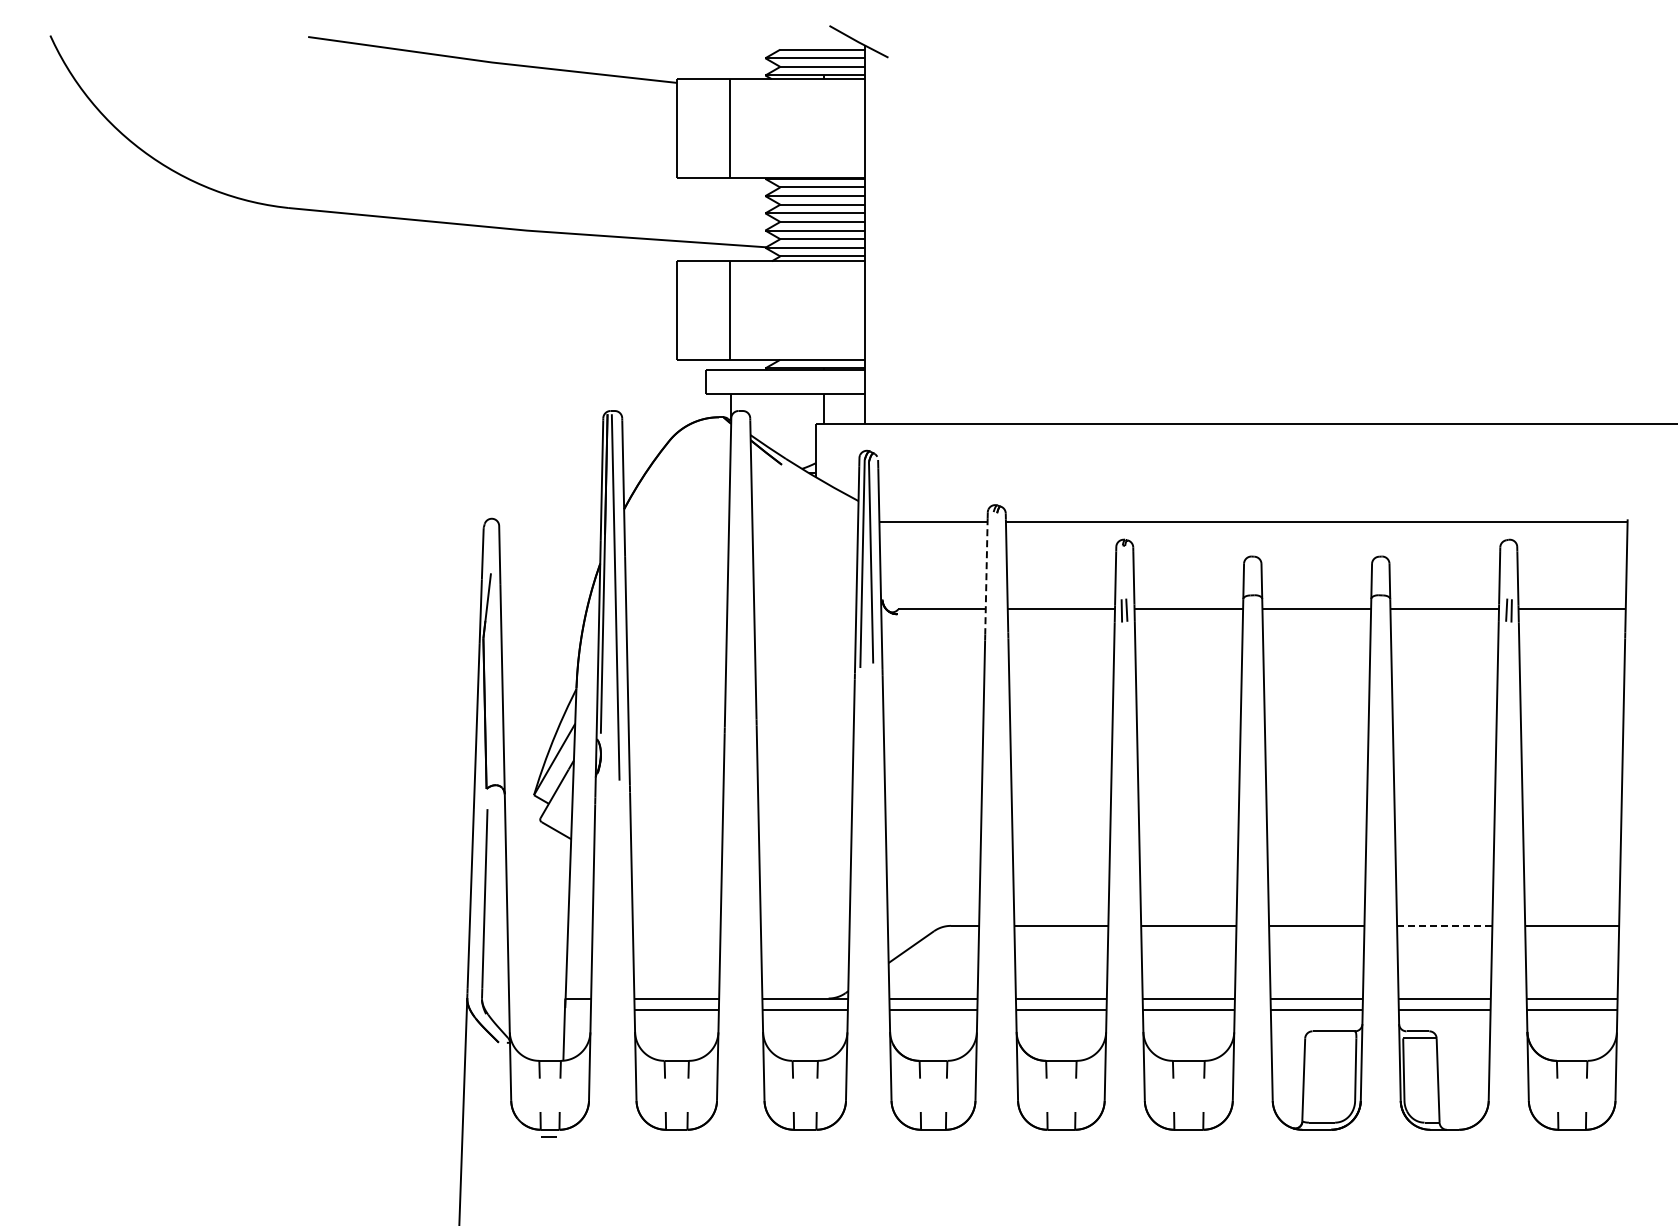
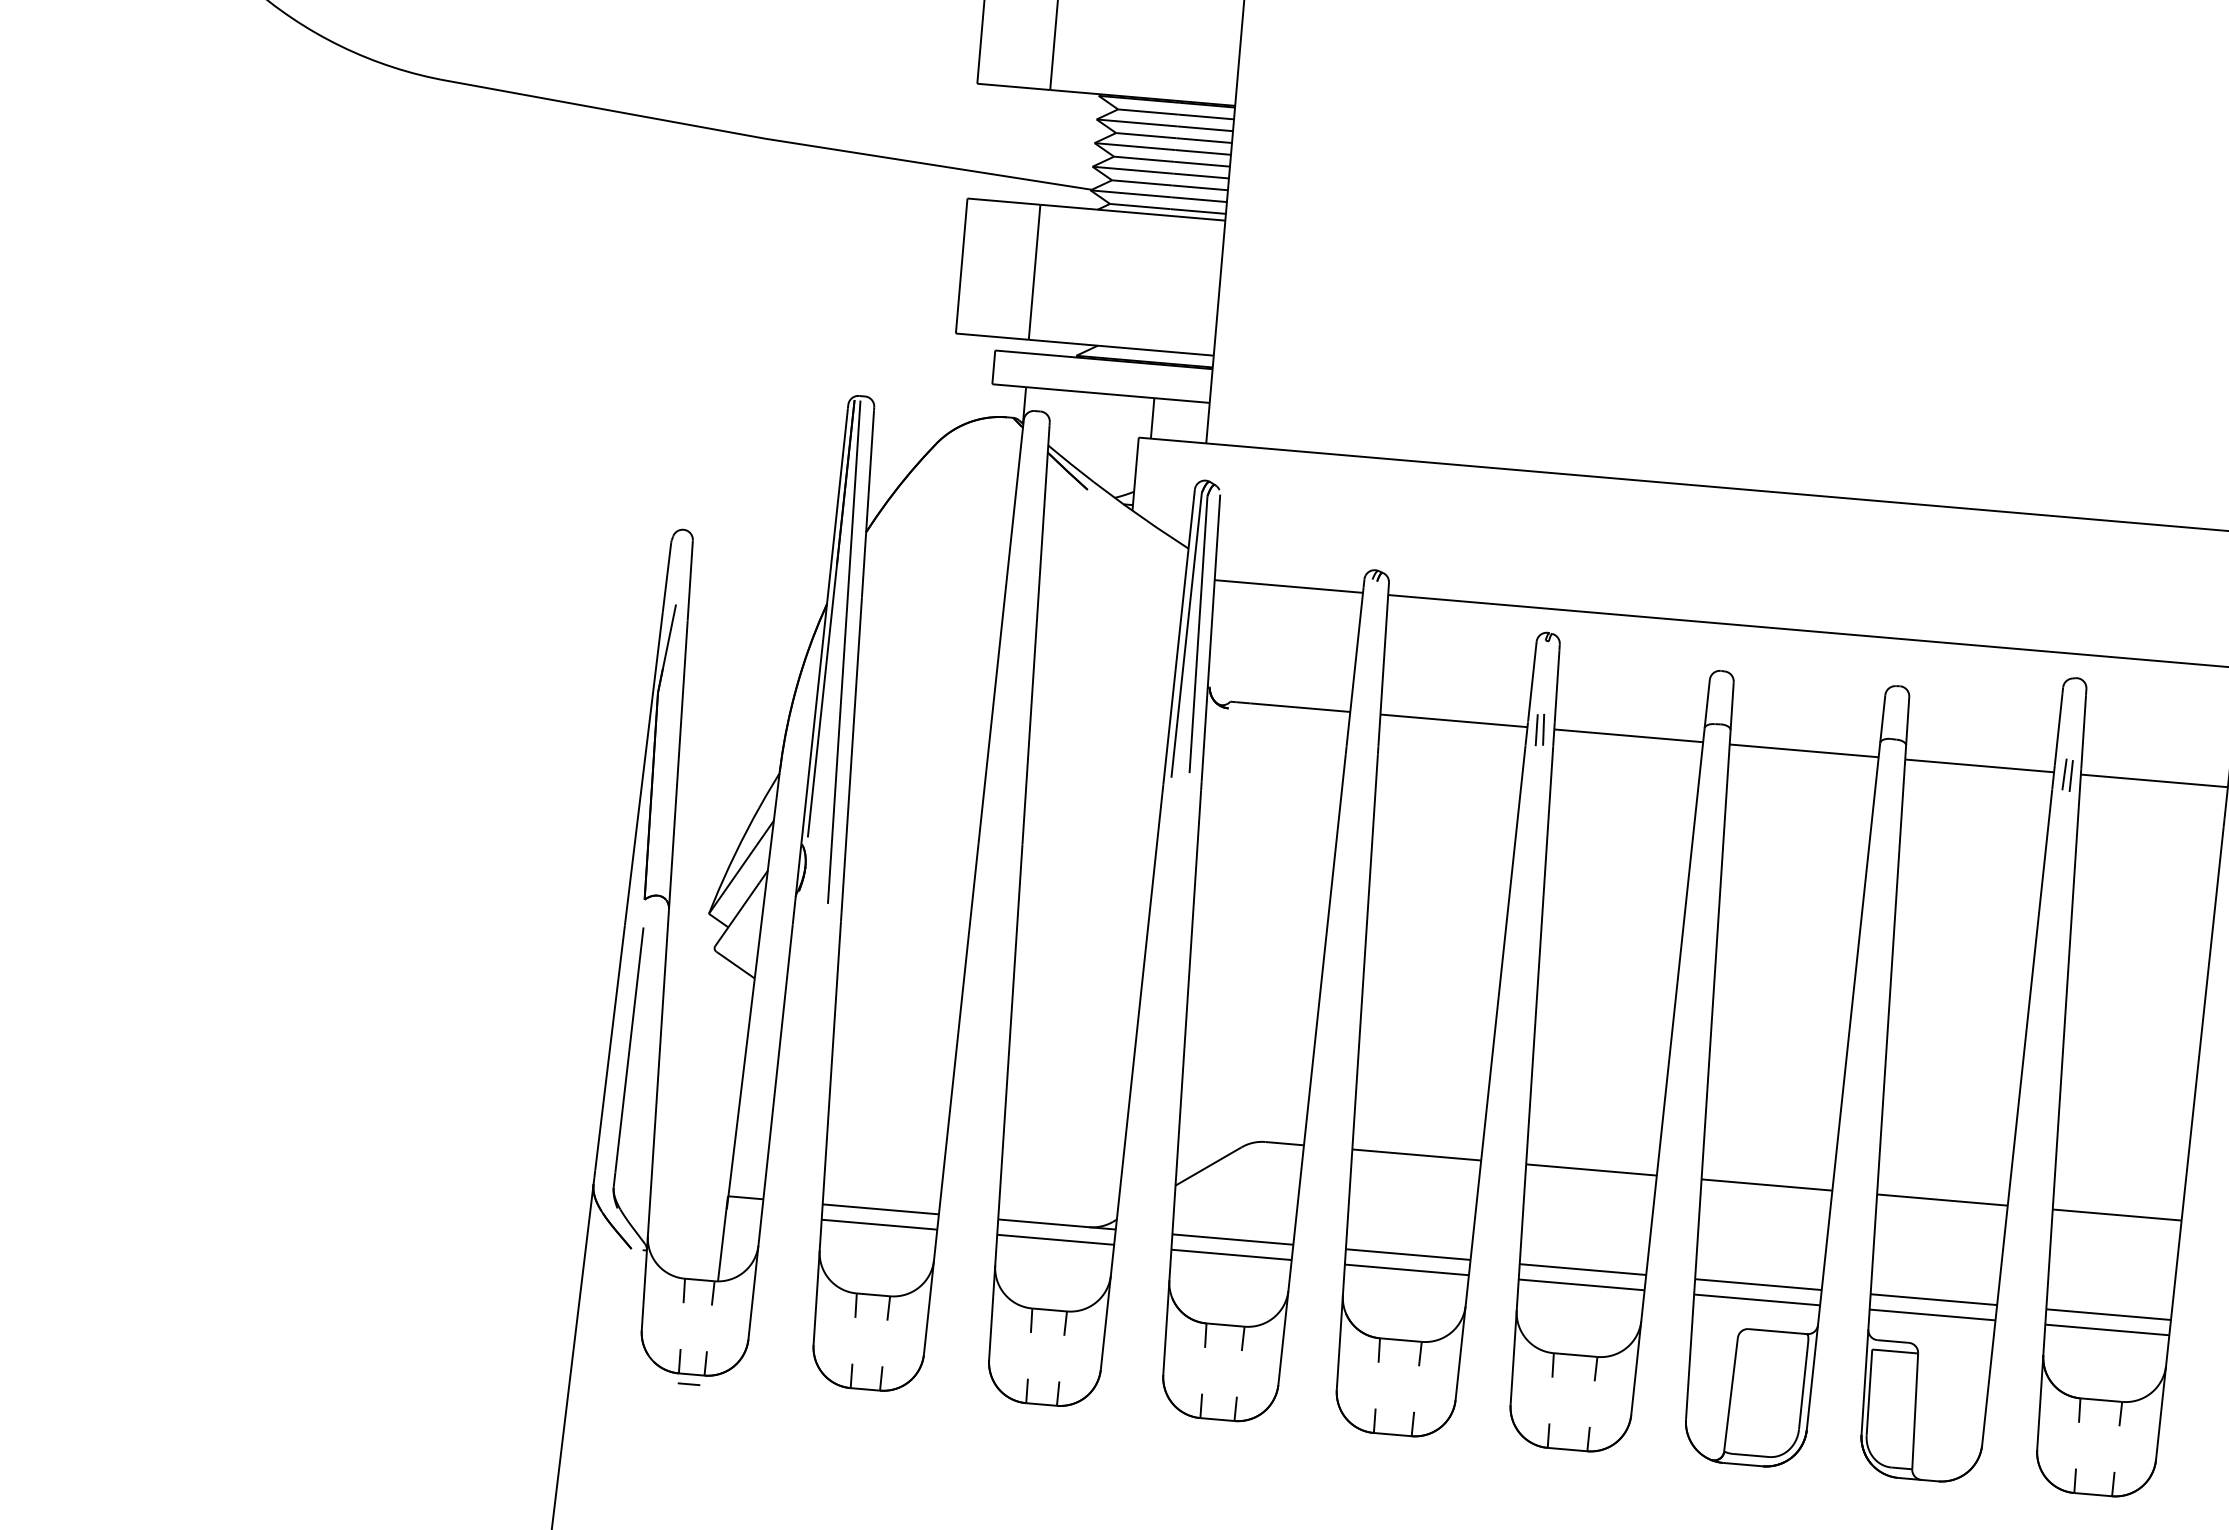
line: (986, 576) -> (1355, 667), dashed -> solid
line: (1444, 925) -> (1942, 1199), dashed -> solid

